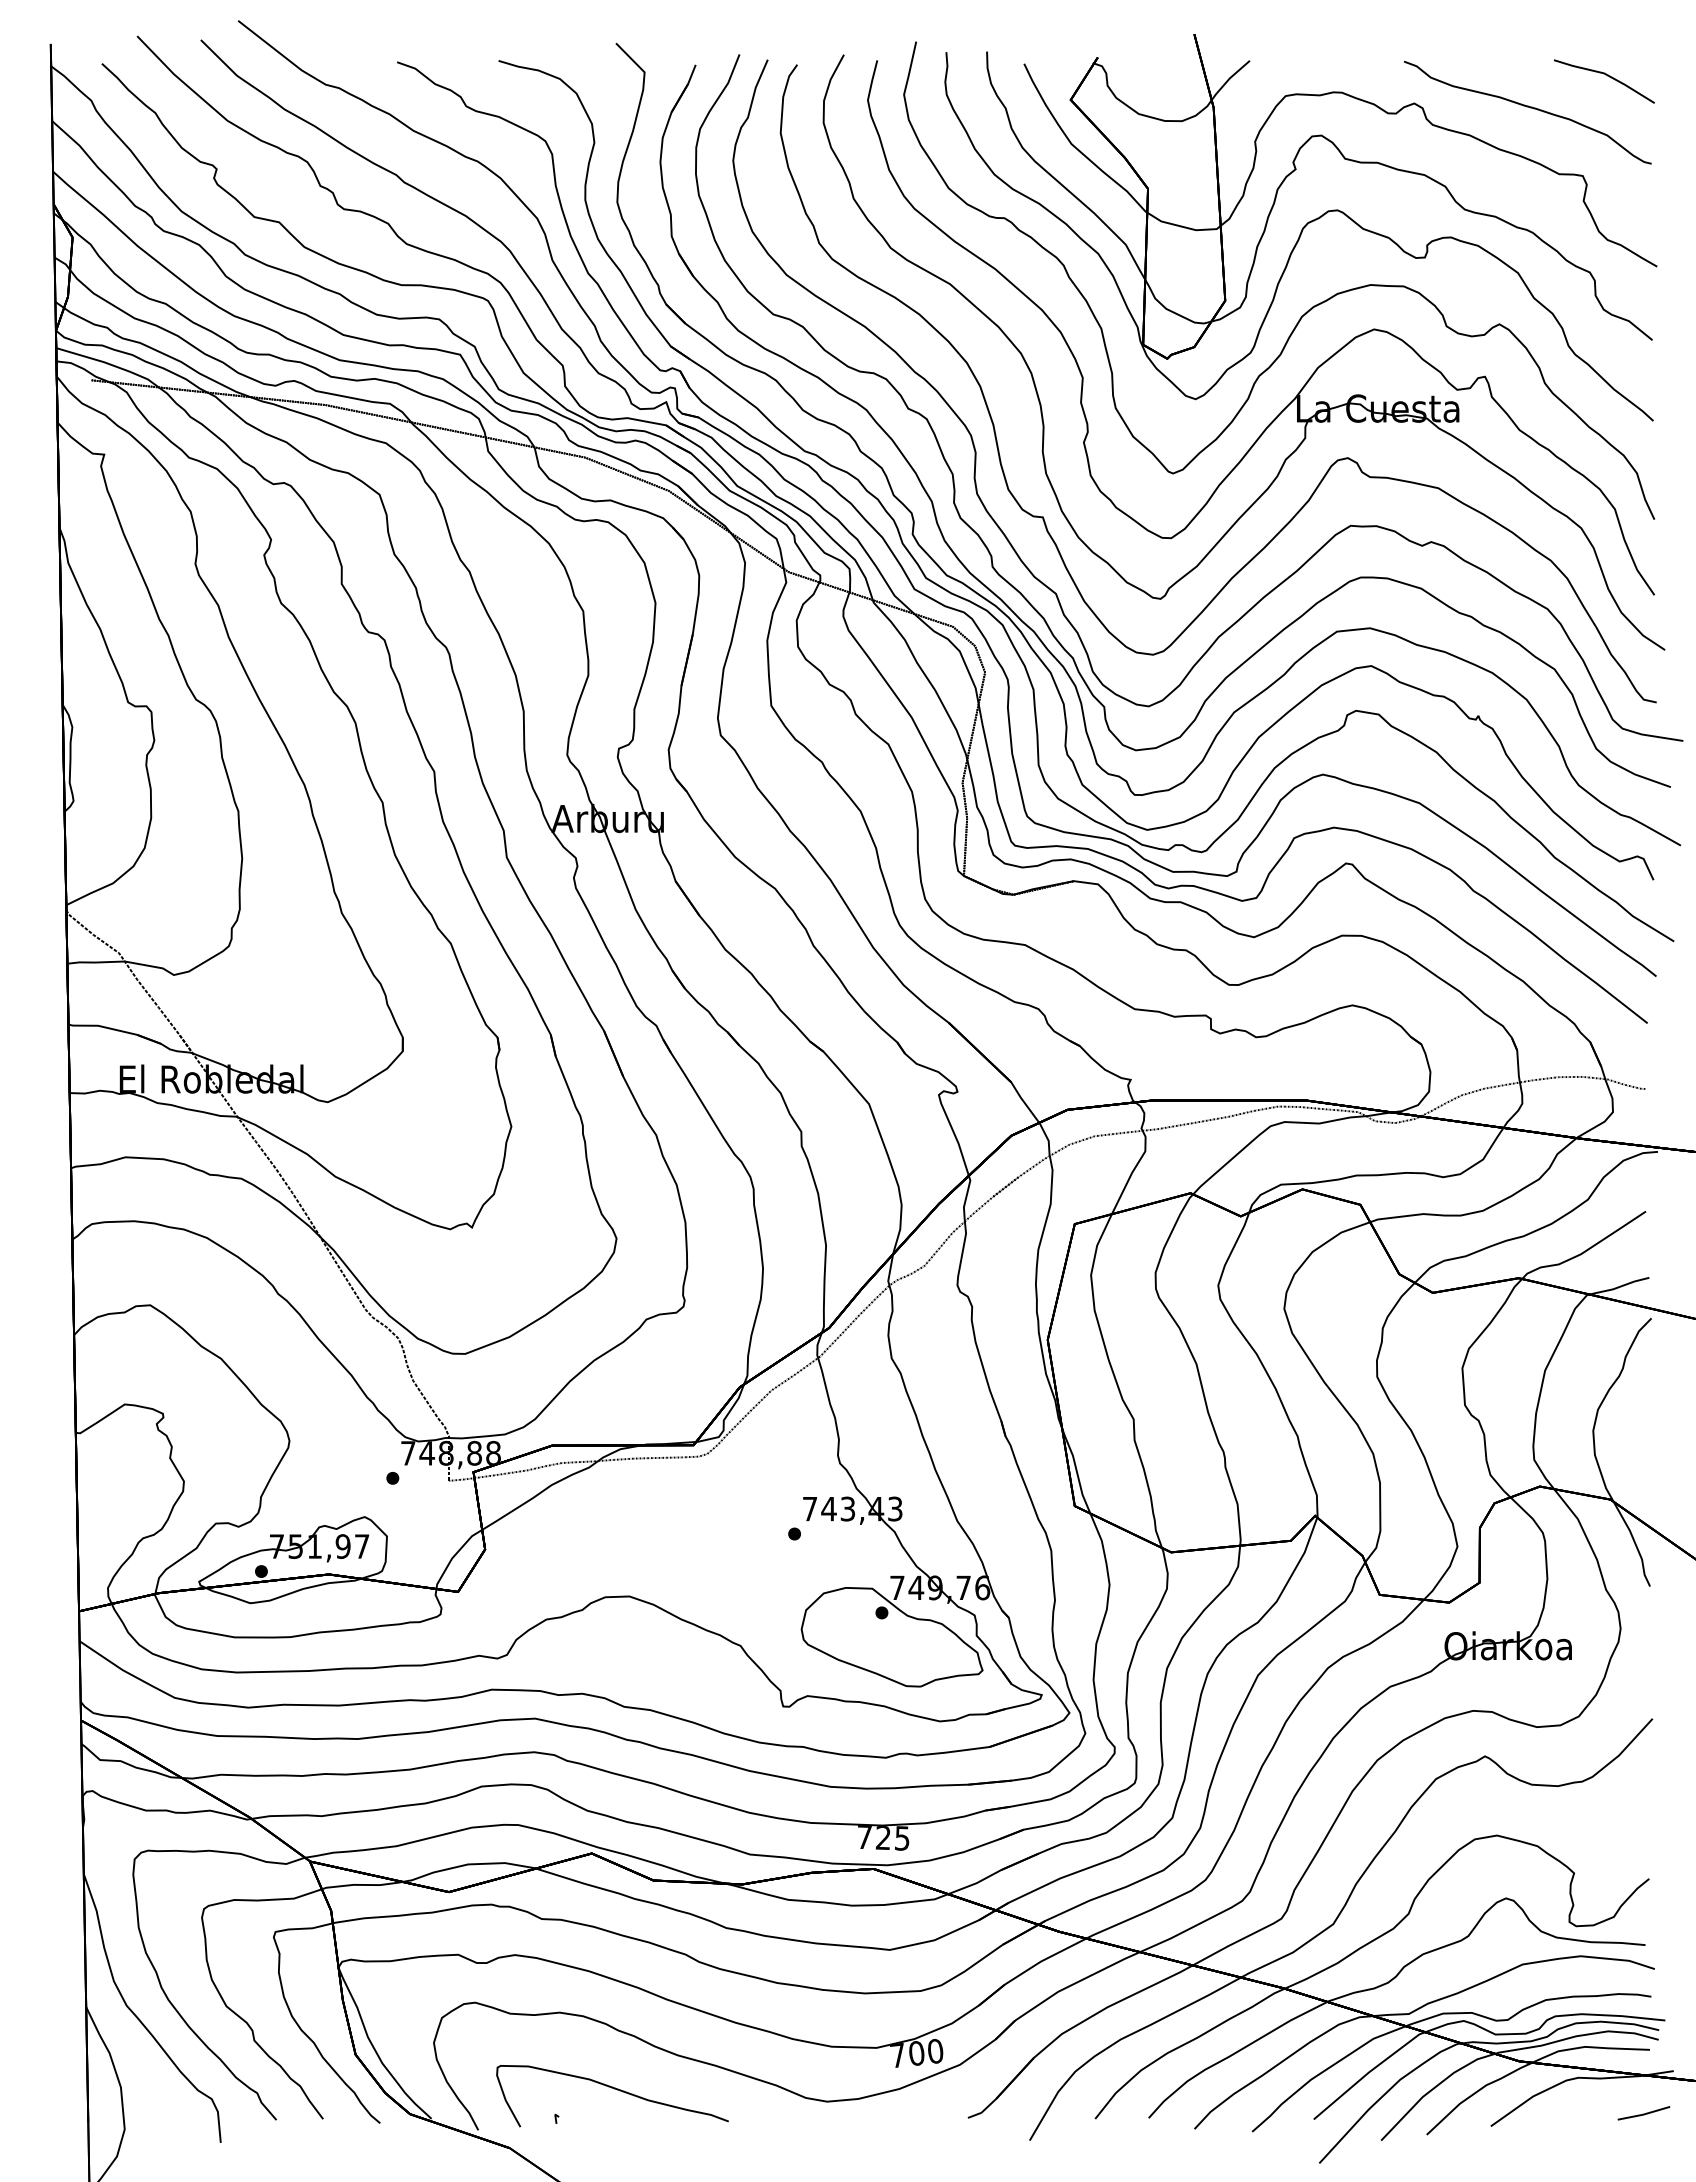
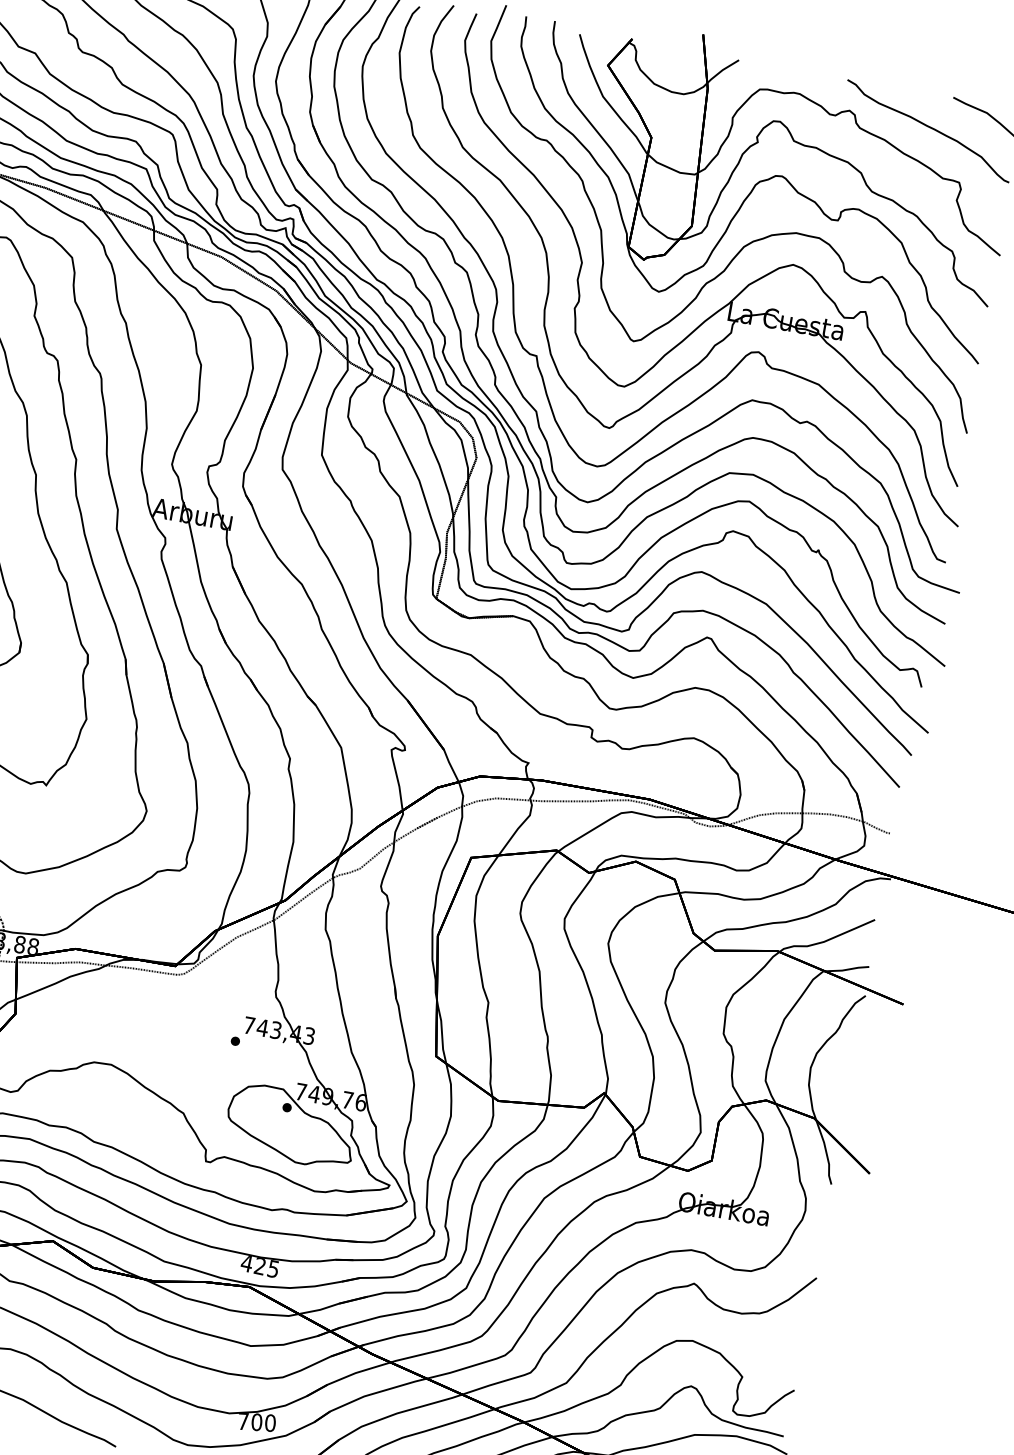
text: (864, 1837) -> (246, 1263), 725 -> 425

